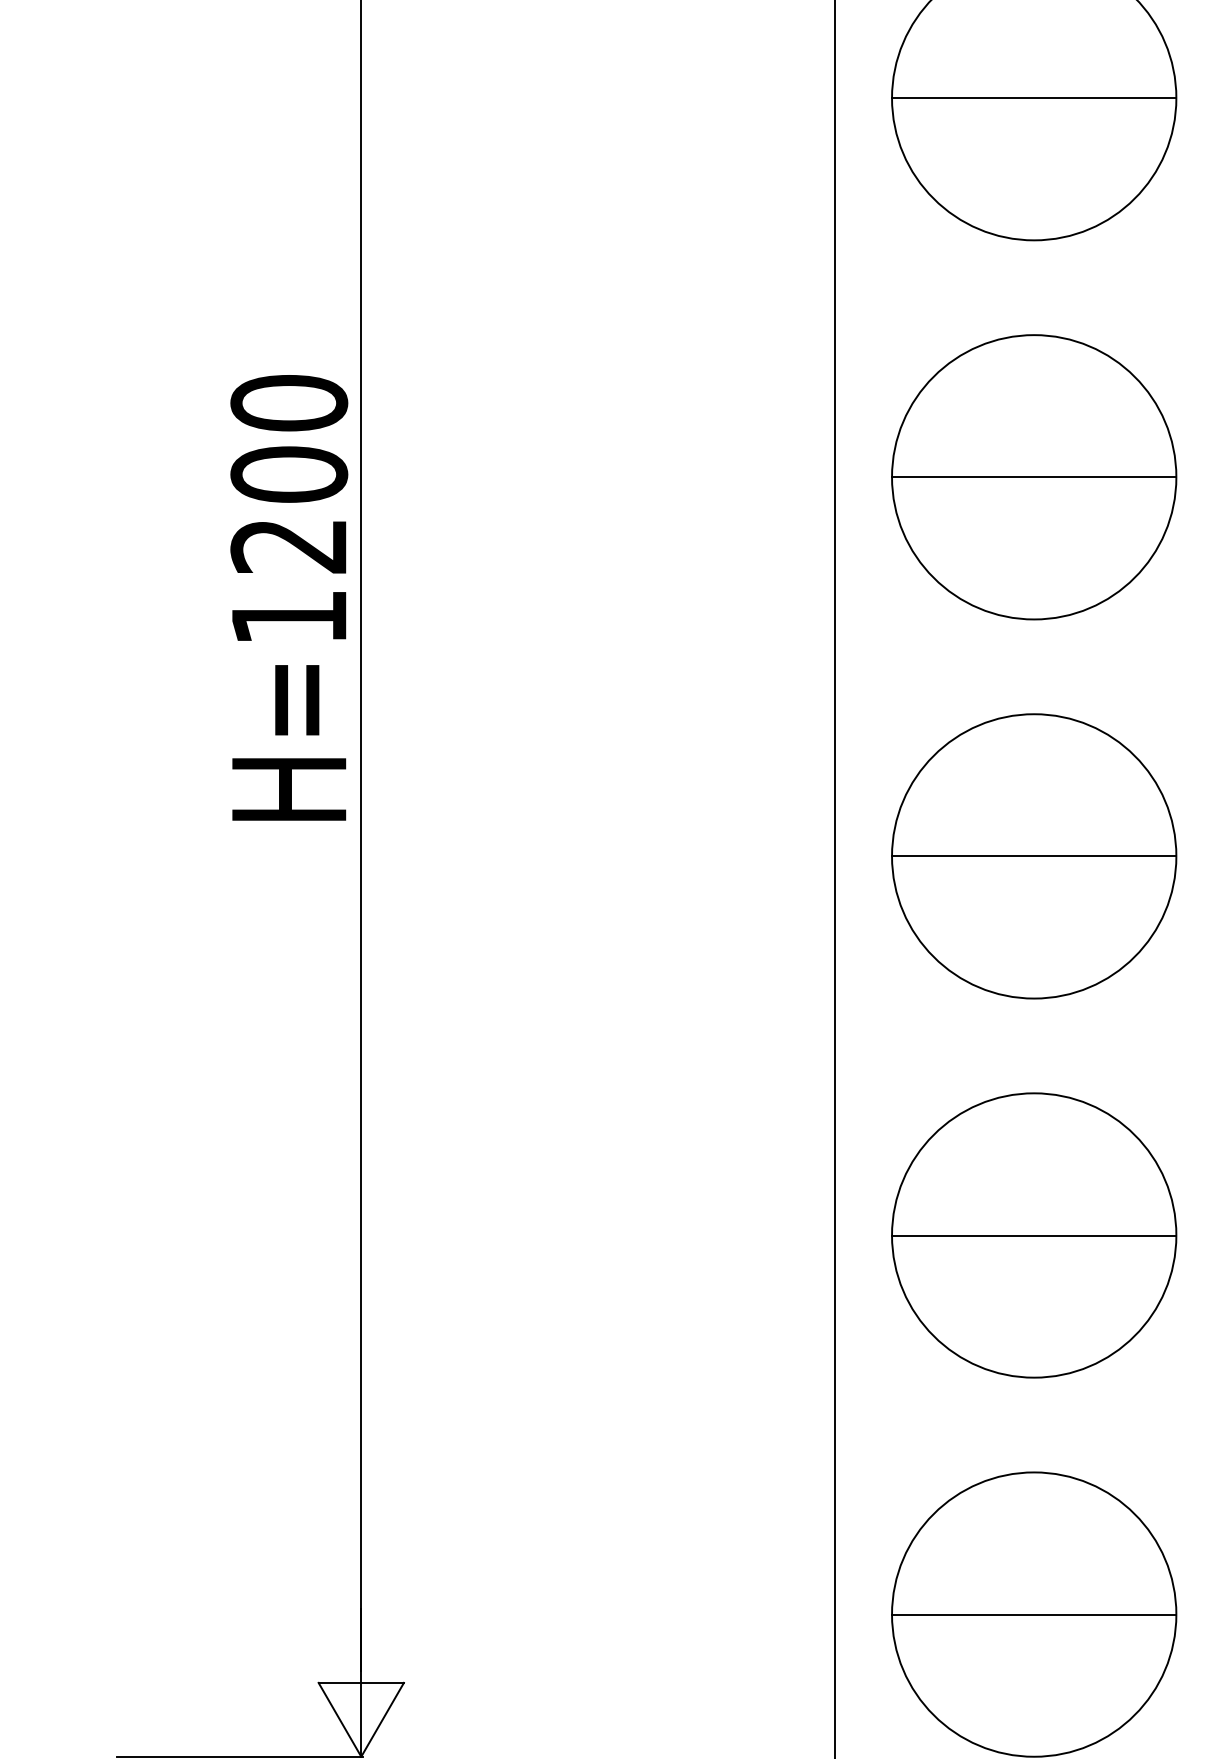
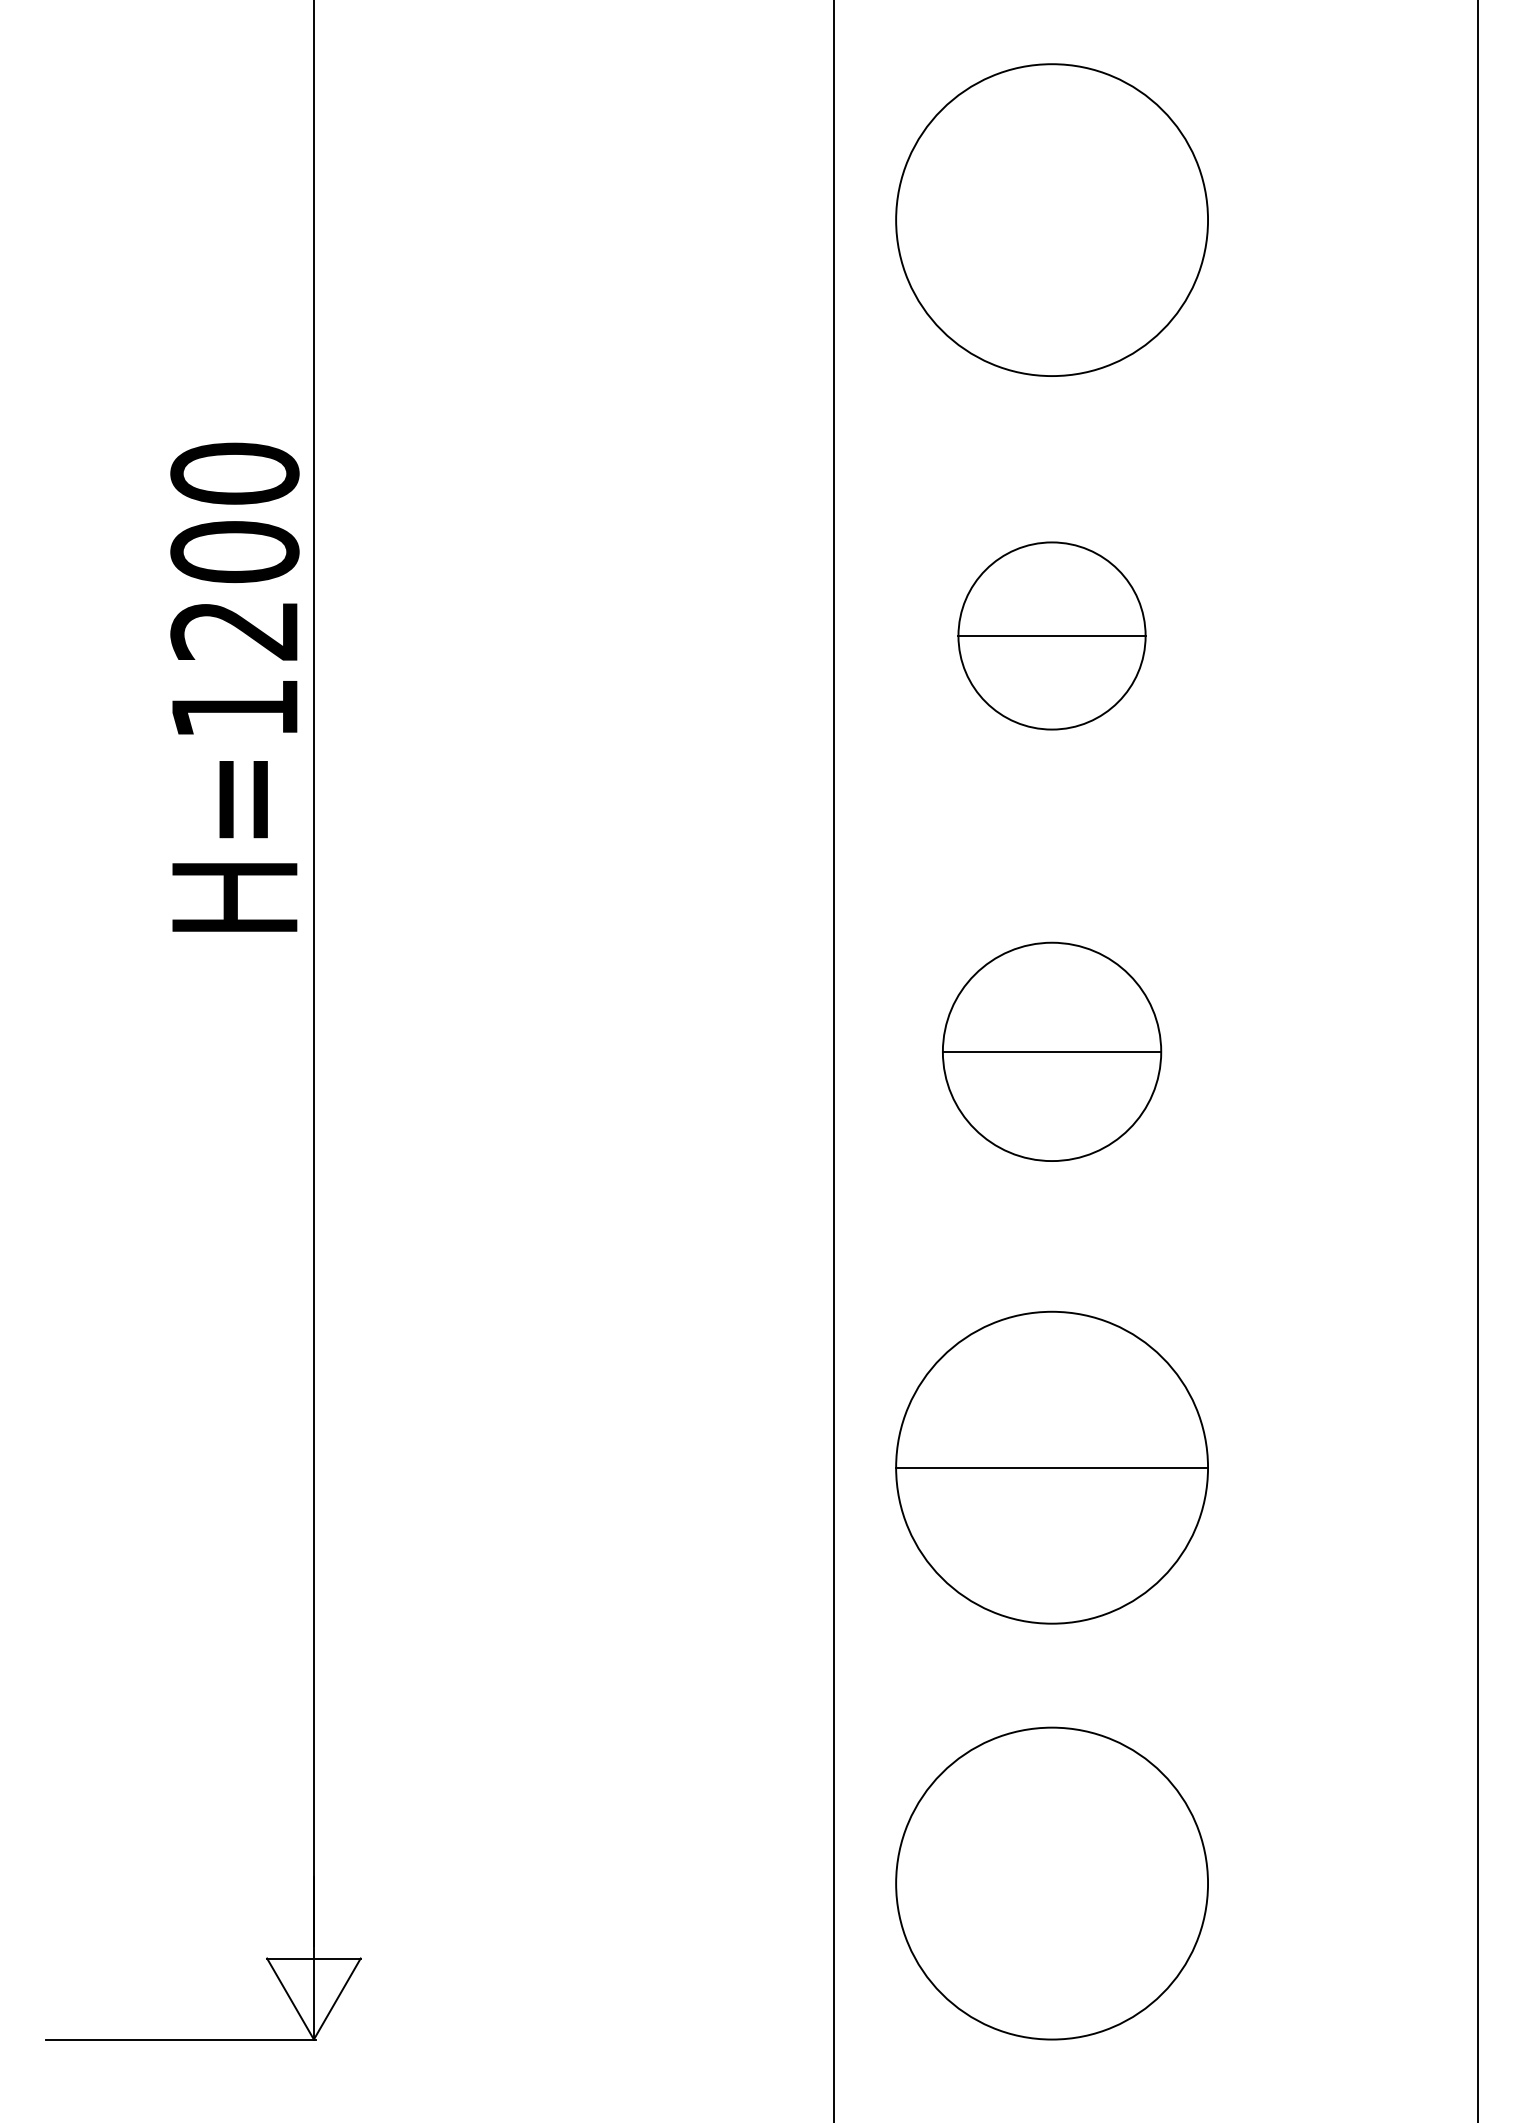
line: (1034, 98) -> (1052, 220), removed
part: (1033, 476) -> (1051, 635), size x0.6
text: (288, 597) -> (234, 686), moved
part: (1033, 856) -> (1051, 1051), size x0.7
line: (1034, 1614) -> (1052, 1883), removed

